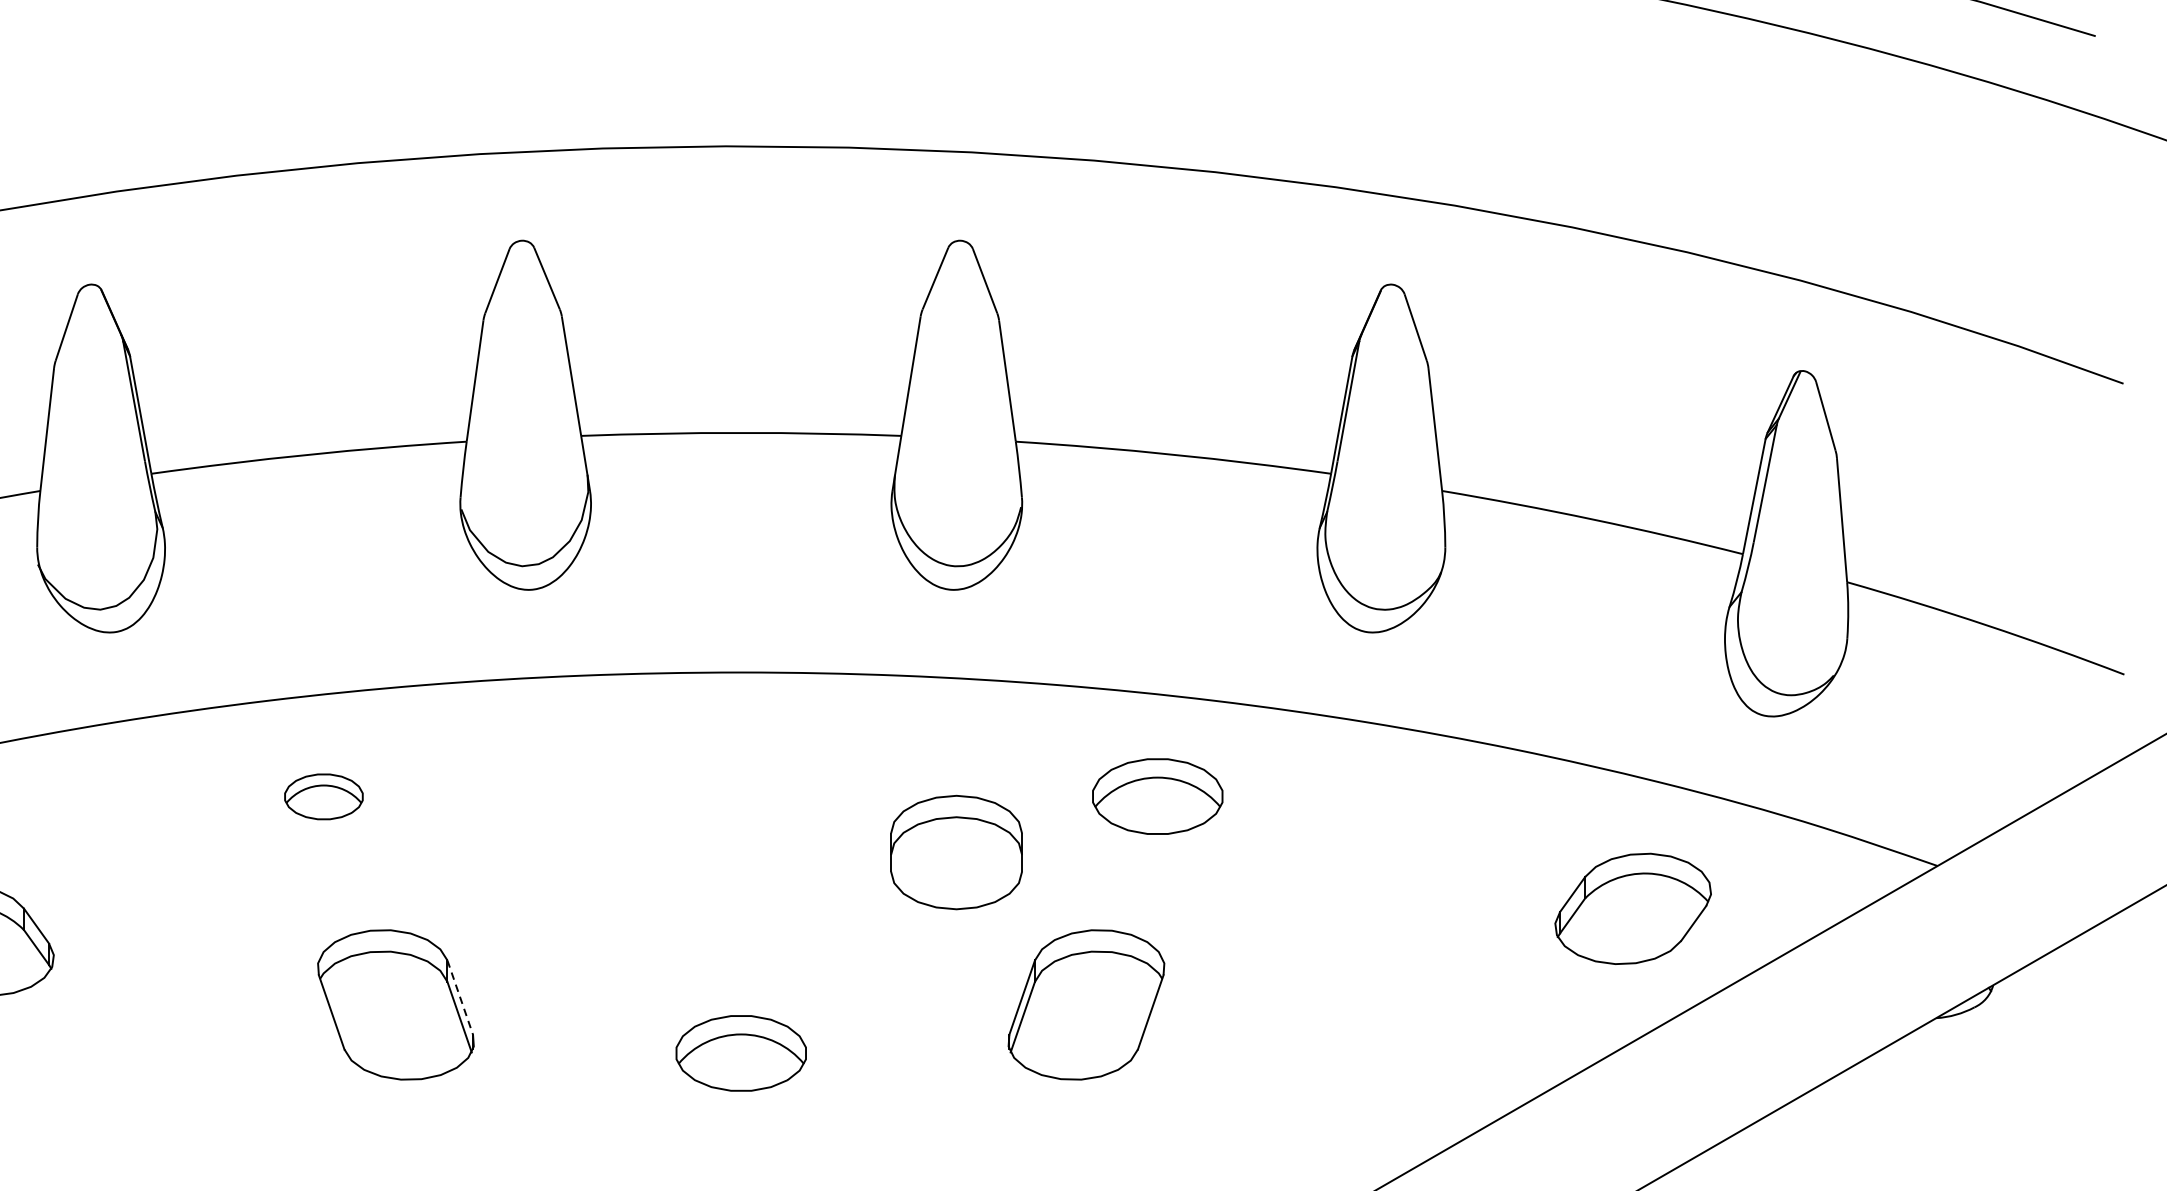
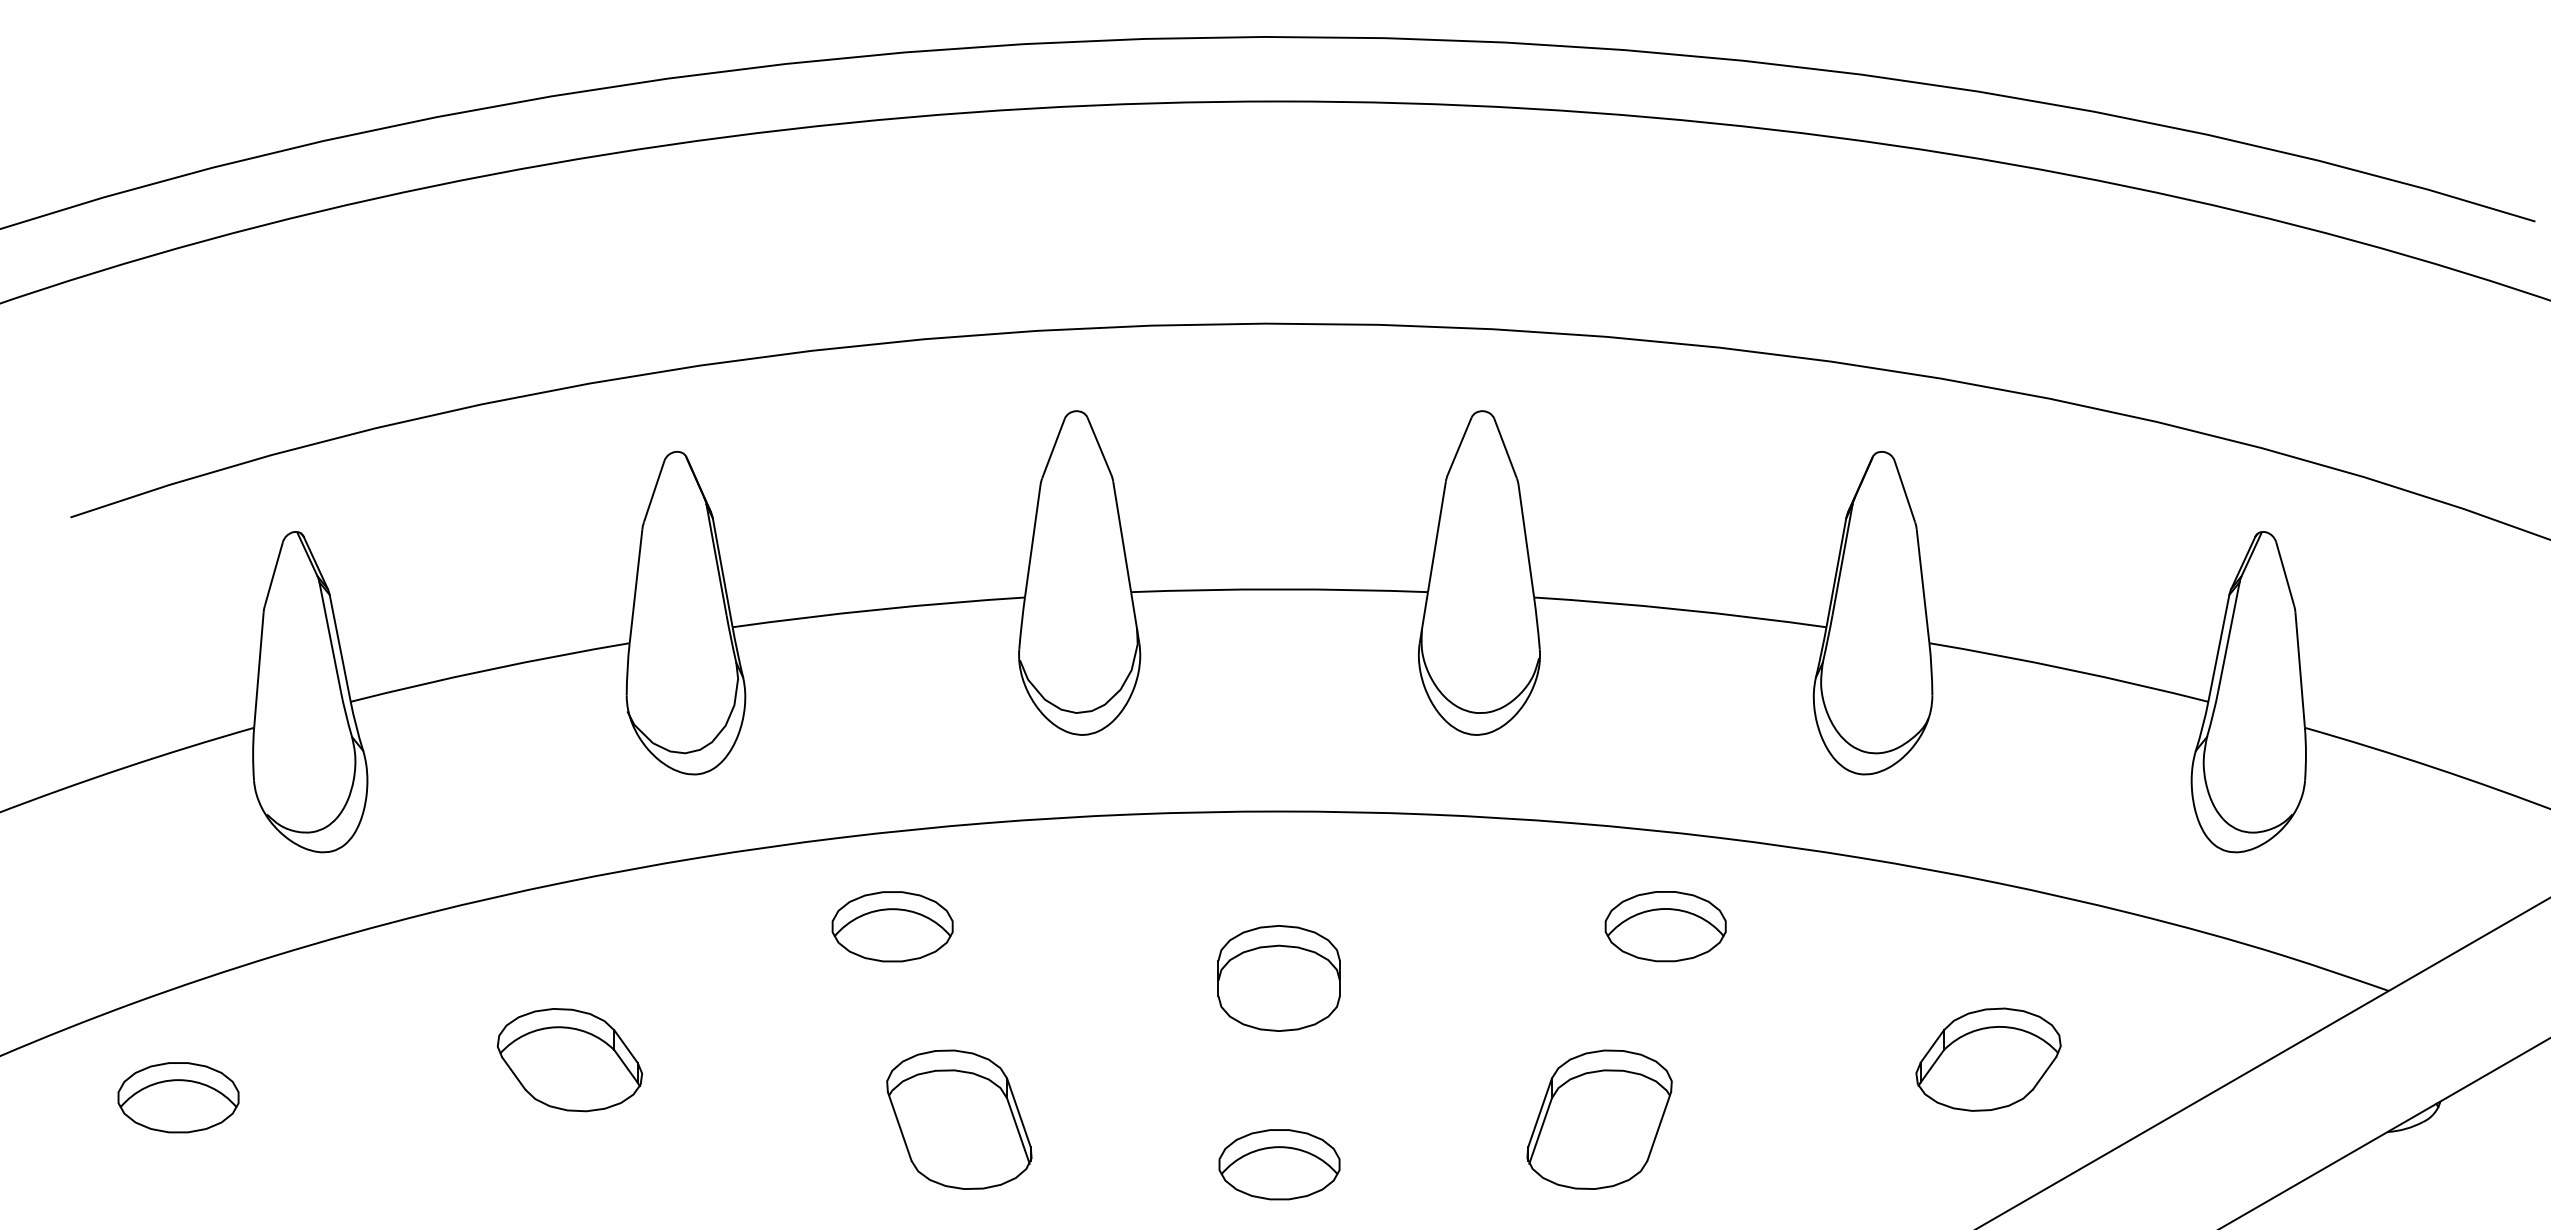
part: (323, 796) -> (892, 926), size x1.67
part: (955, 852) -> (1278, 978), moved
part: (1633, 908) -> (1988, 1059), moved
line: (460, 998) -> (1019, 1113), dashed -> solid

